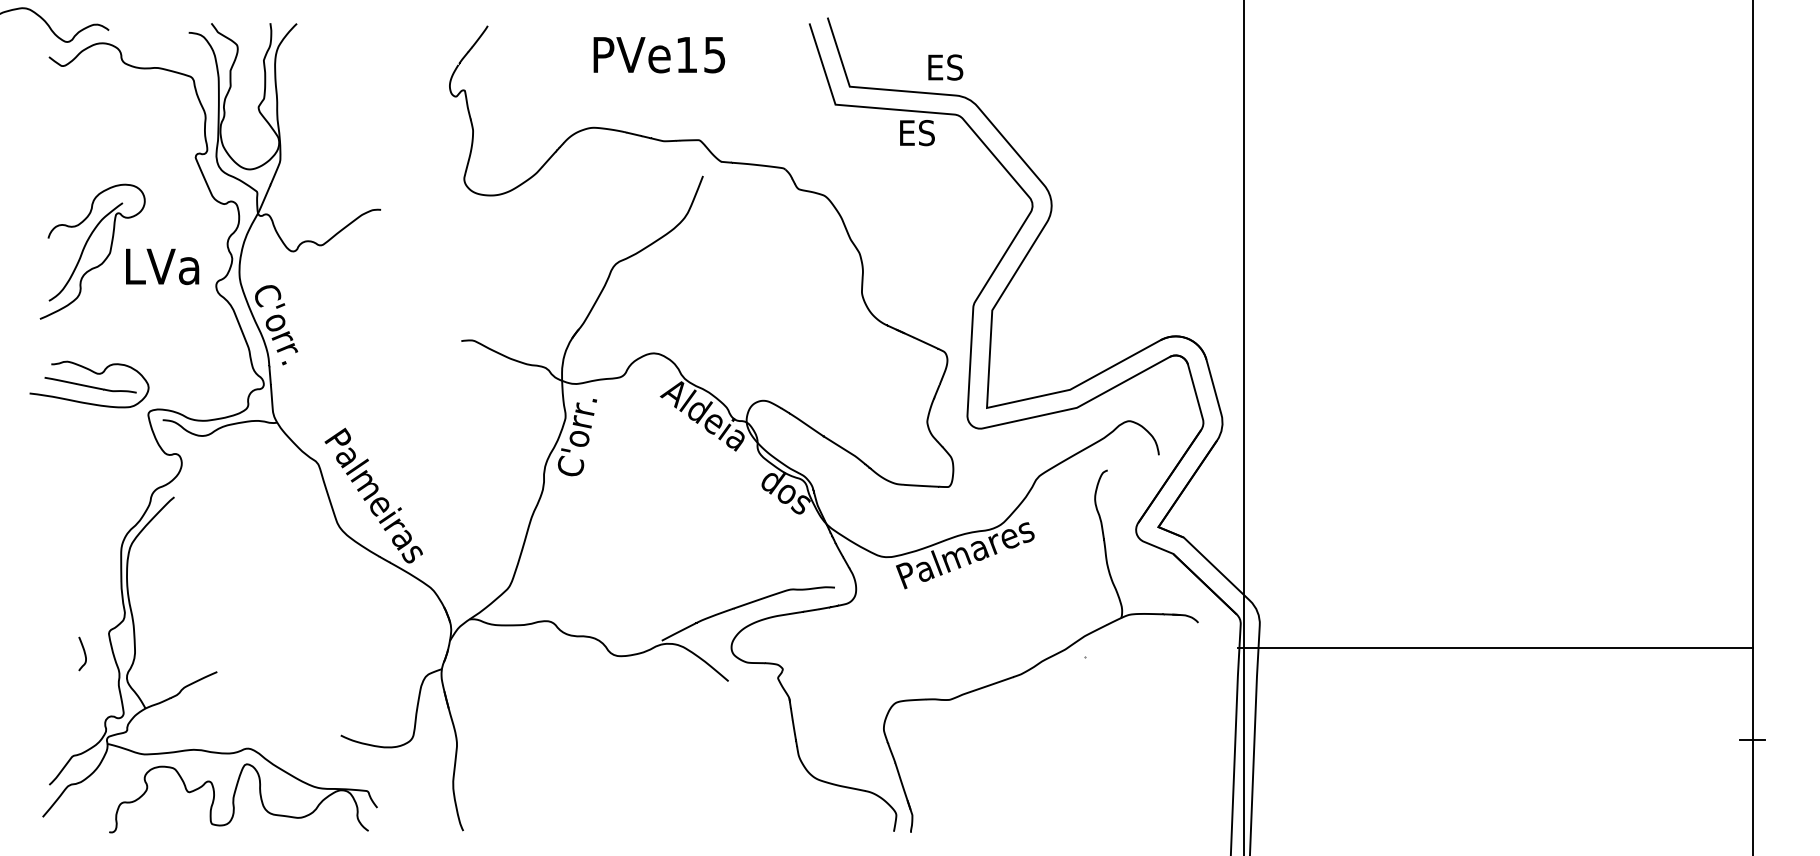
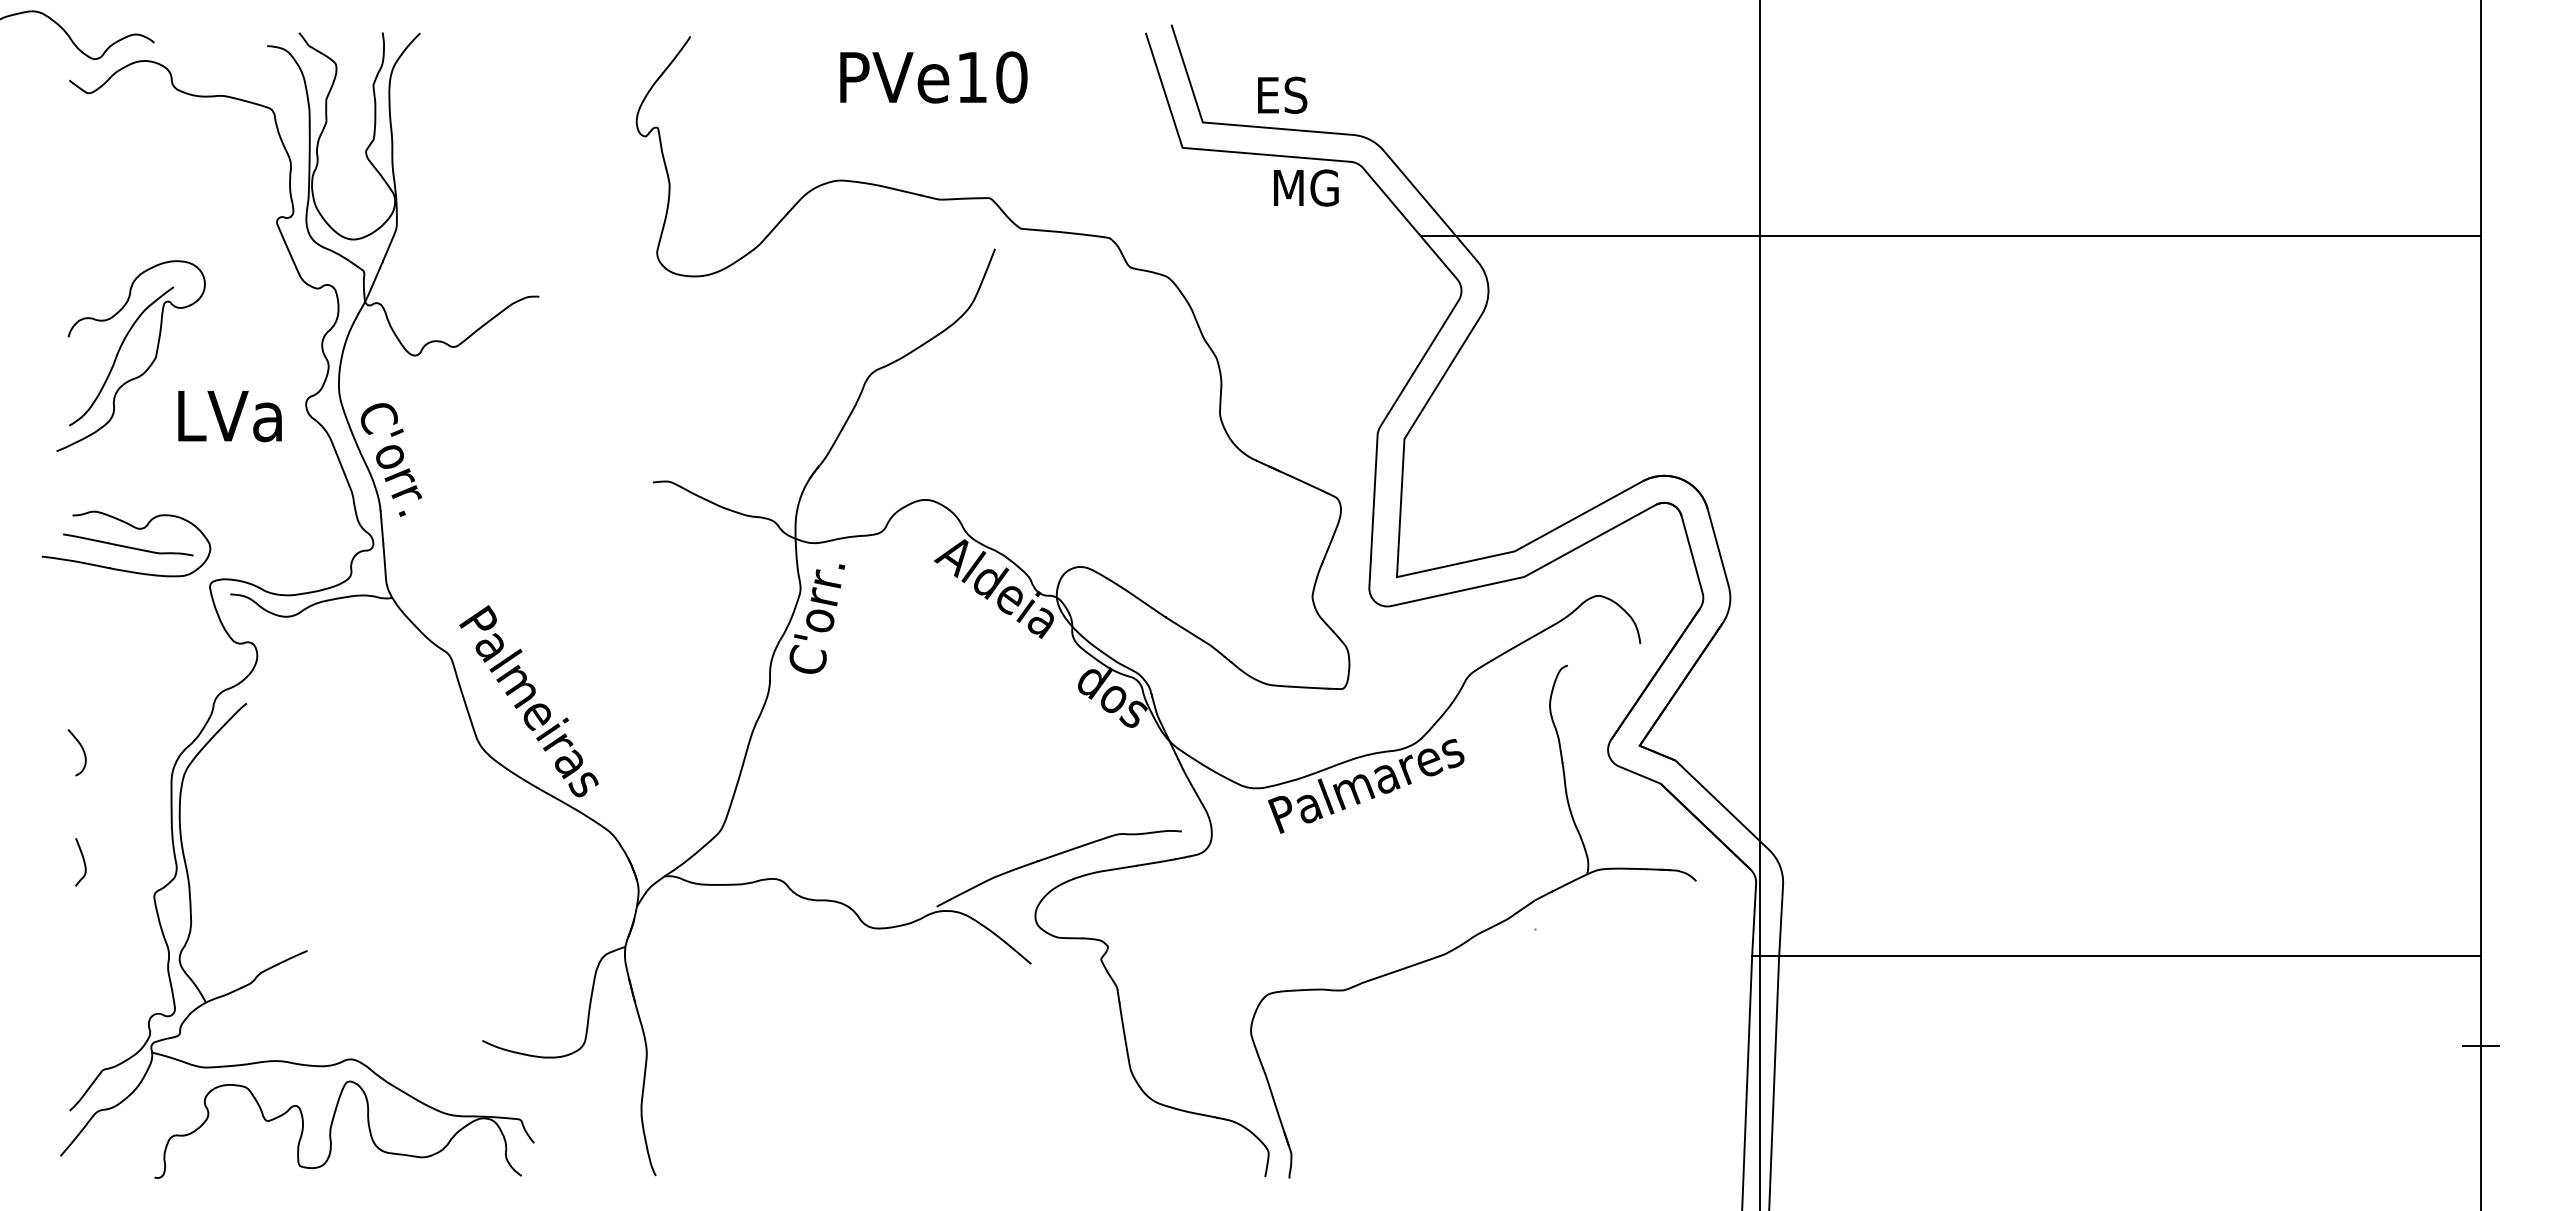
text: (714, 54) -> (1011, 77), PVe15 -> PVe10
text: (945, 66) -> (1282, 94), moved
text: (924, 132) -> (1308, 187), ES -> MG
line: (1378, 167) -> (1950, 236), added
text: (162, 266) -> (229, 416), moved
curve: (58, 530) -> (82, 750), added
line: (1495, 647) -> (2116, 956), moved
curve: (84, 654) -> (83, 862), moved

